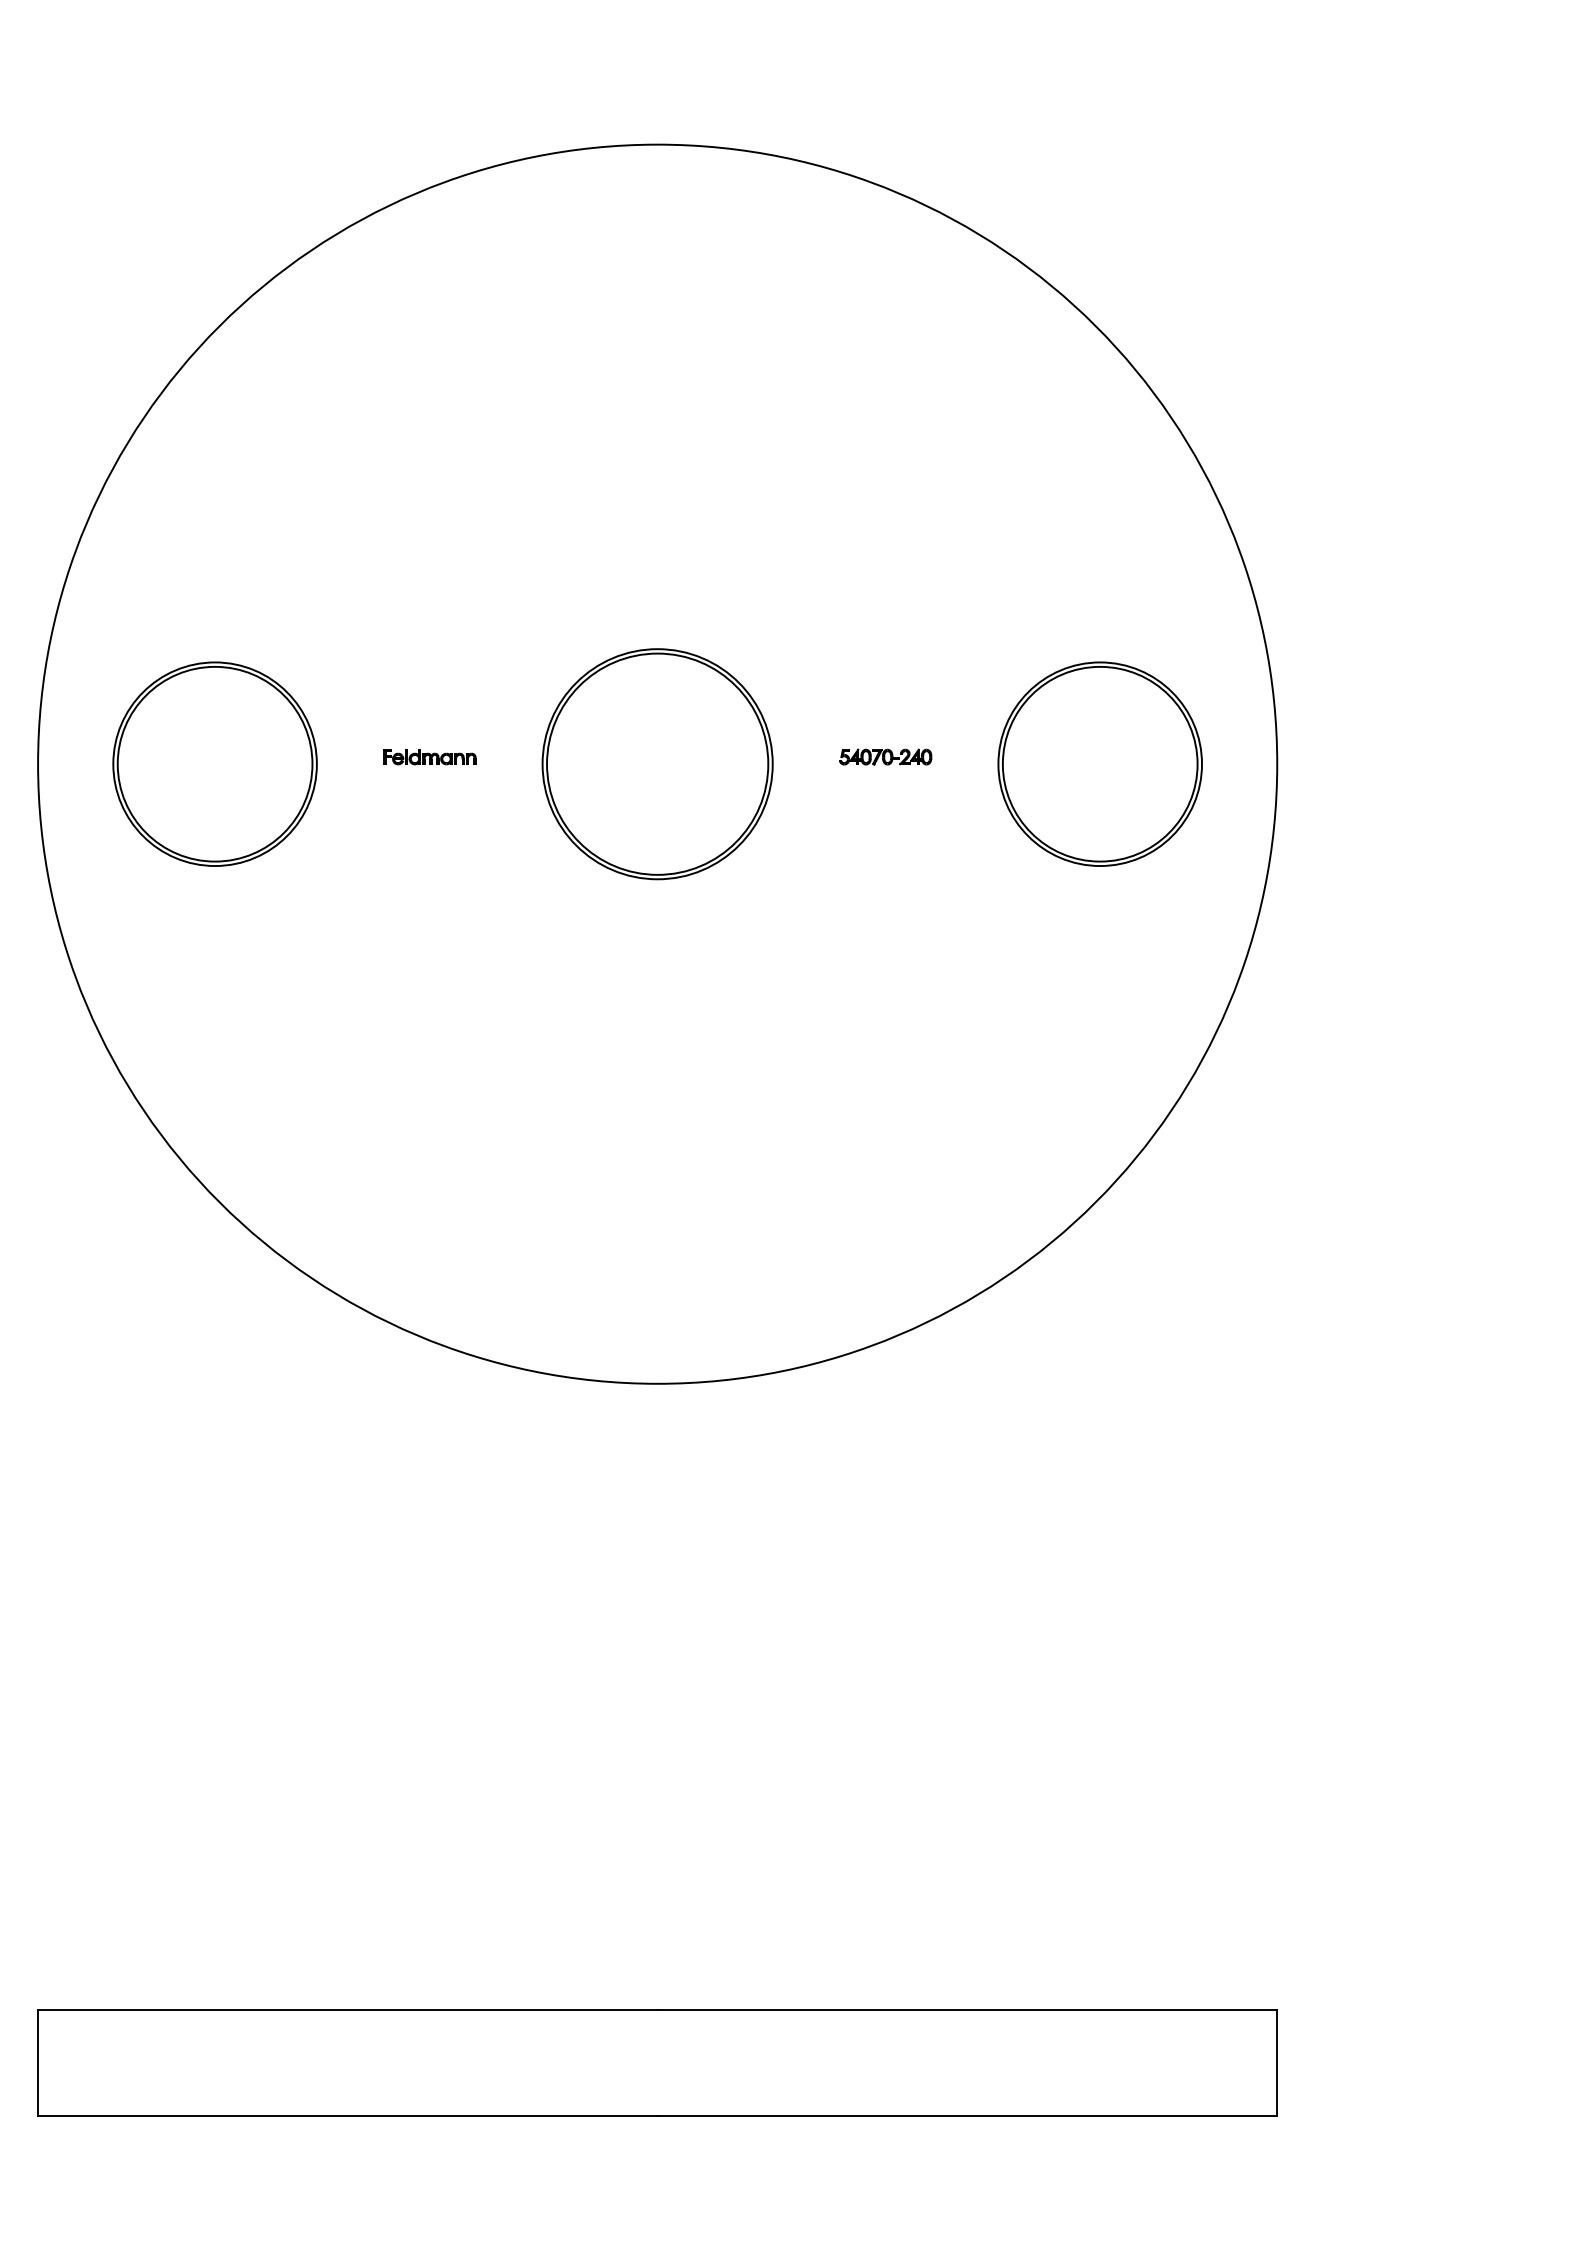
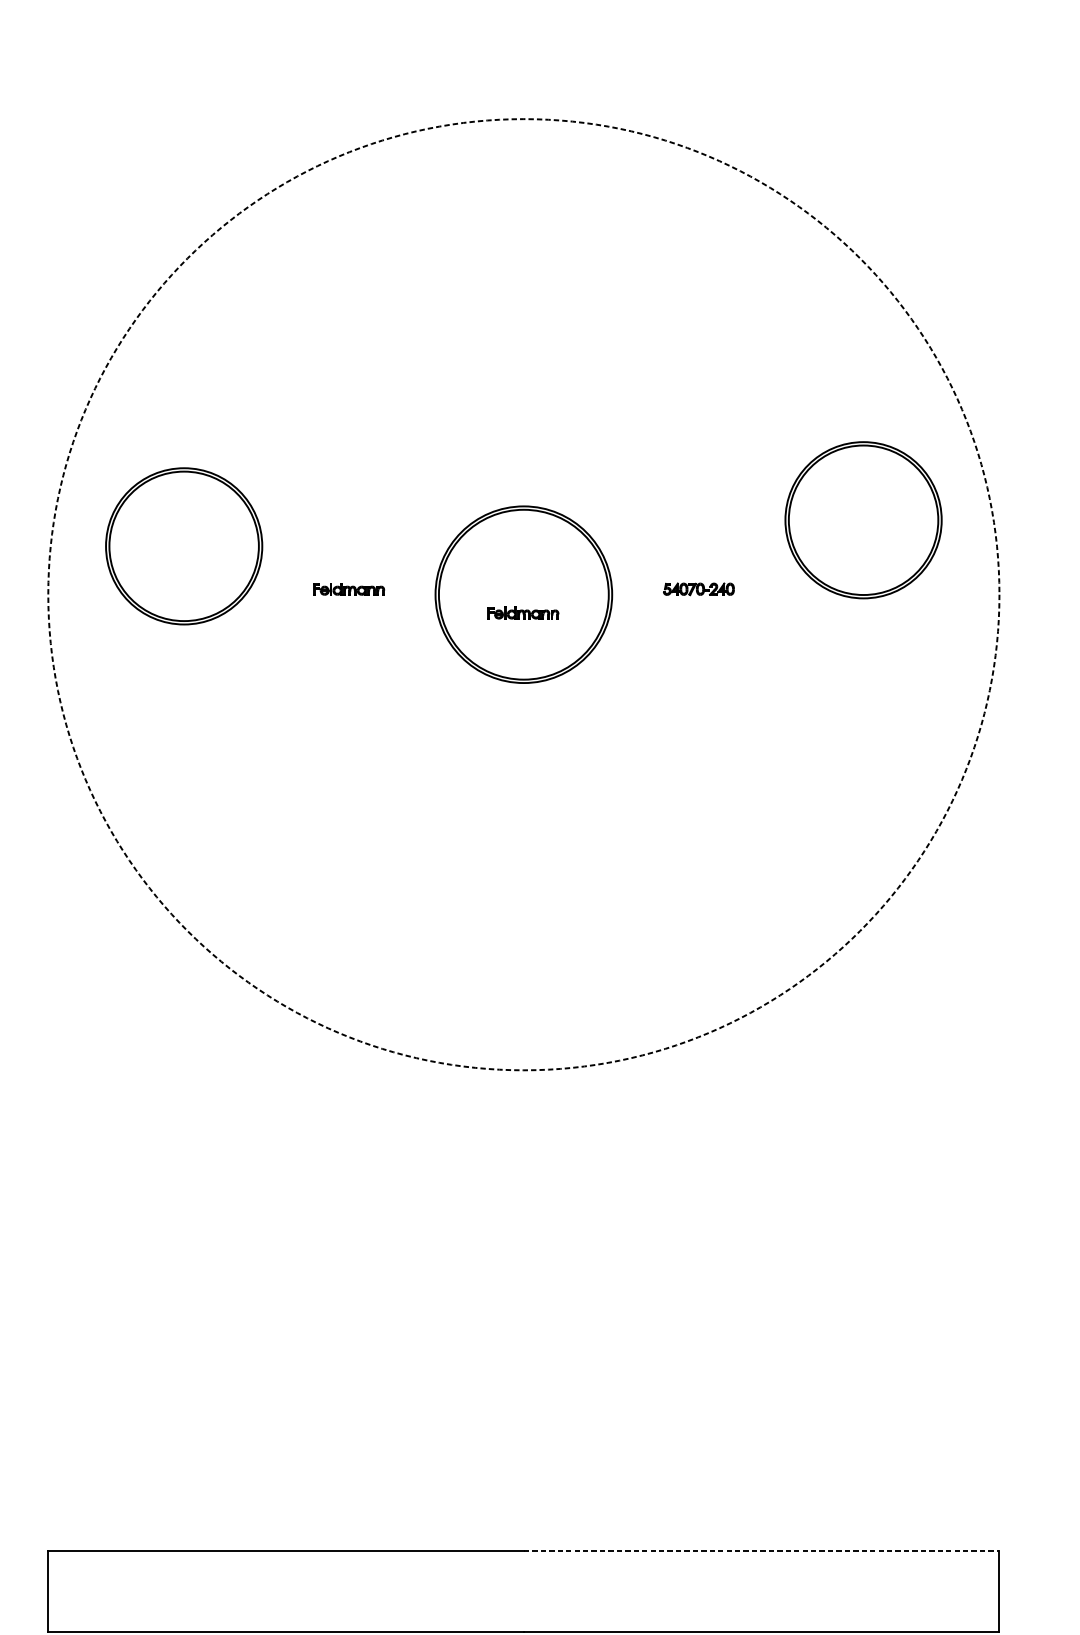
part: (214, 763) -> (183, 545), moved
circle: (657, 763) -> (523, 594), solid -> dashed
part: (1099, 763) -> (863, 519), moved
part: (656, 788) -> (522, 613), added
line: (967, 2009) -> (761, 1550), solid -> dashed

